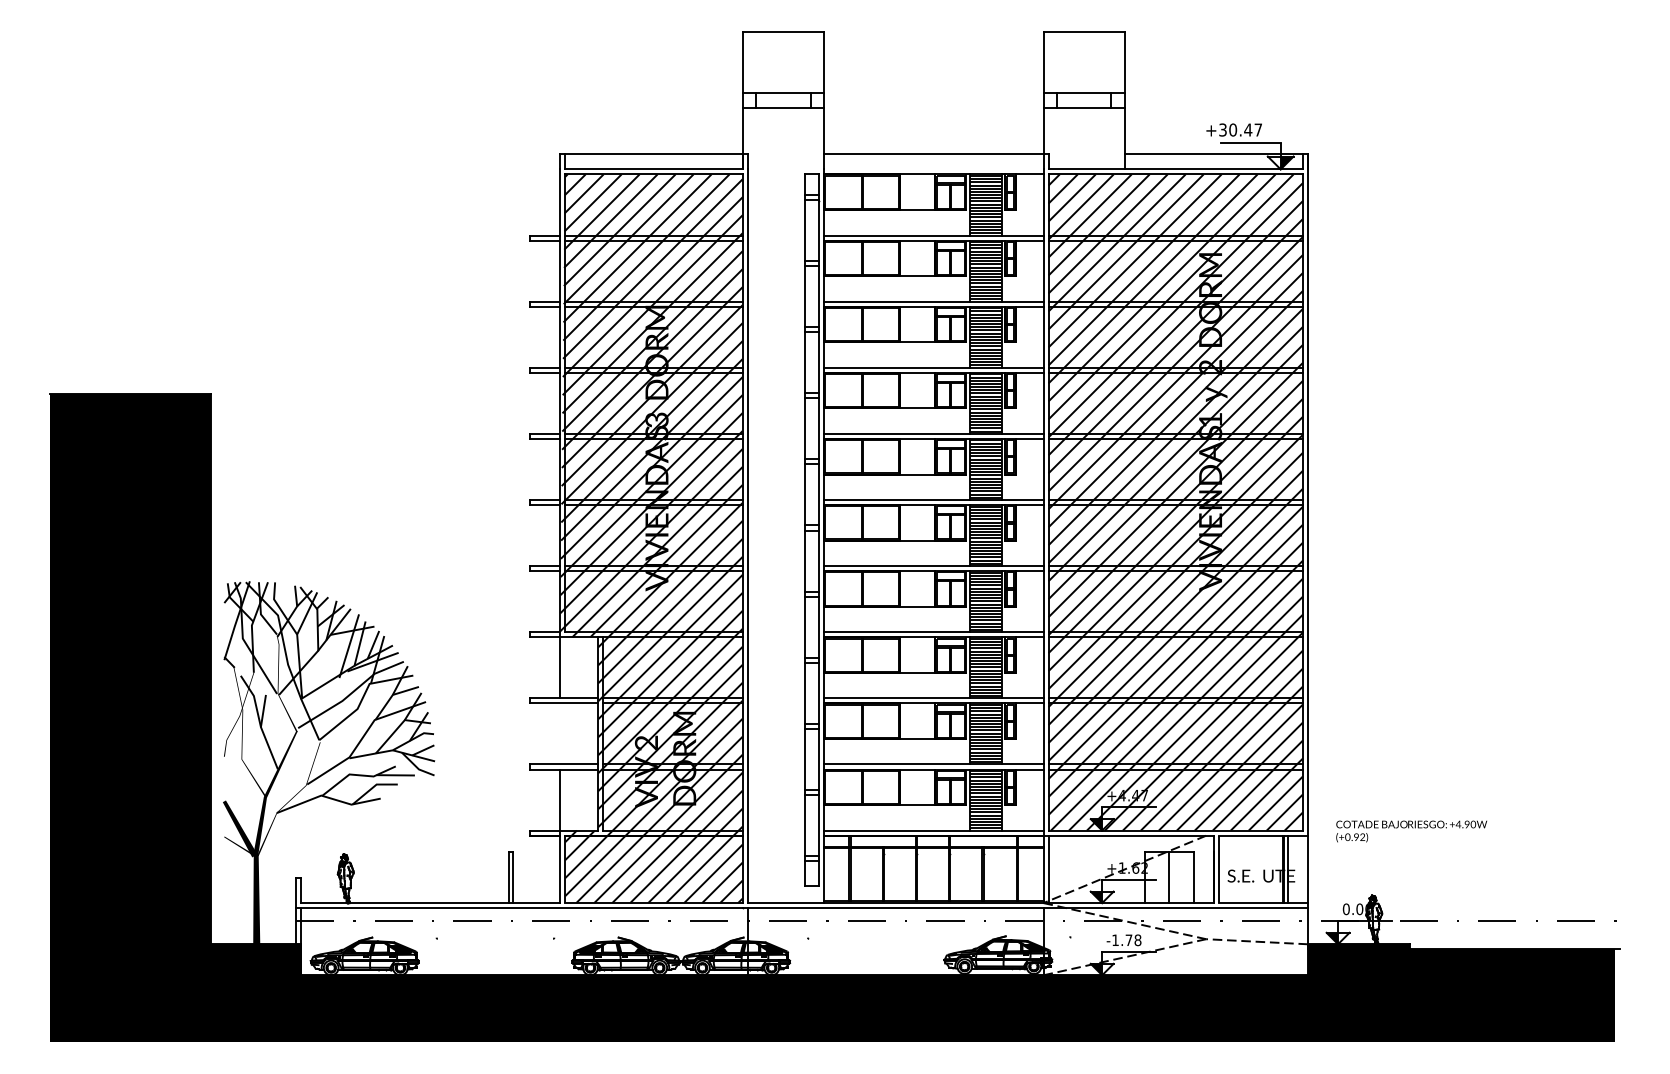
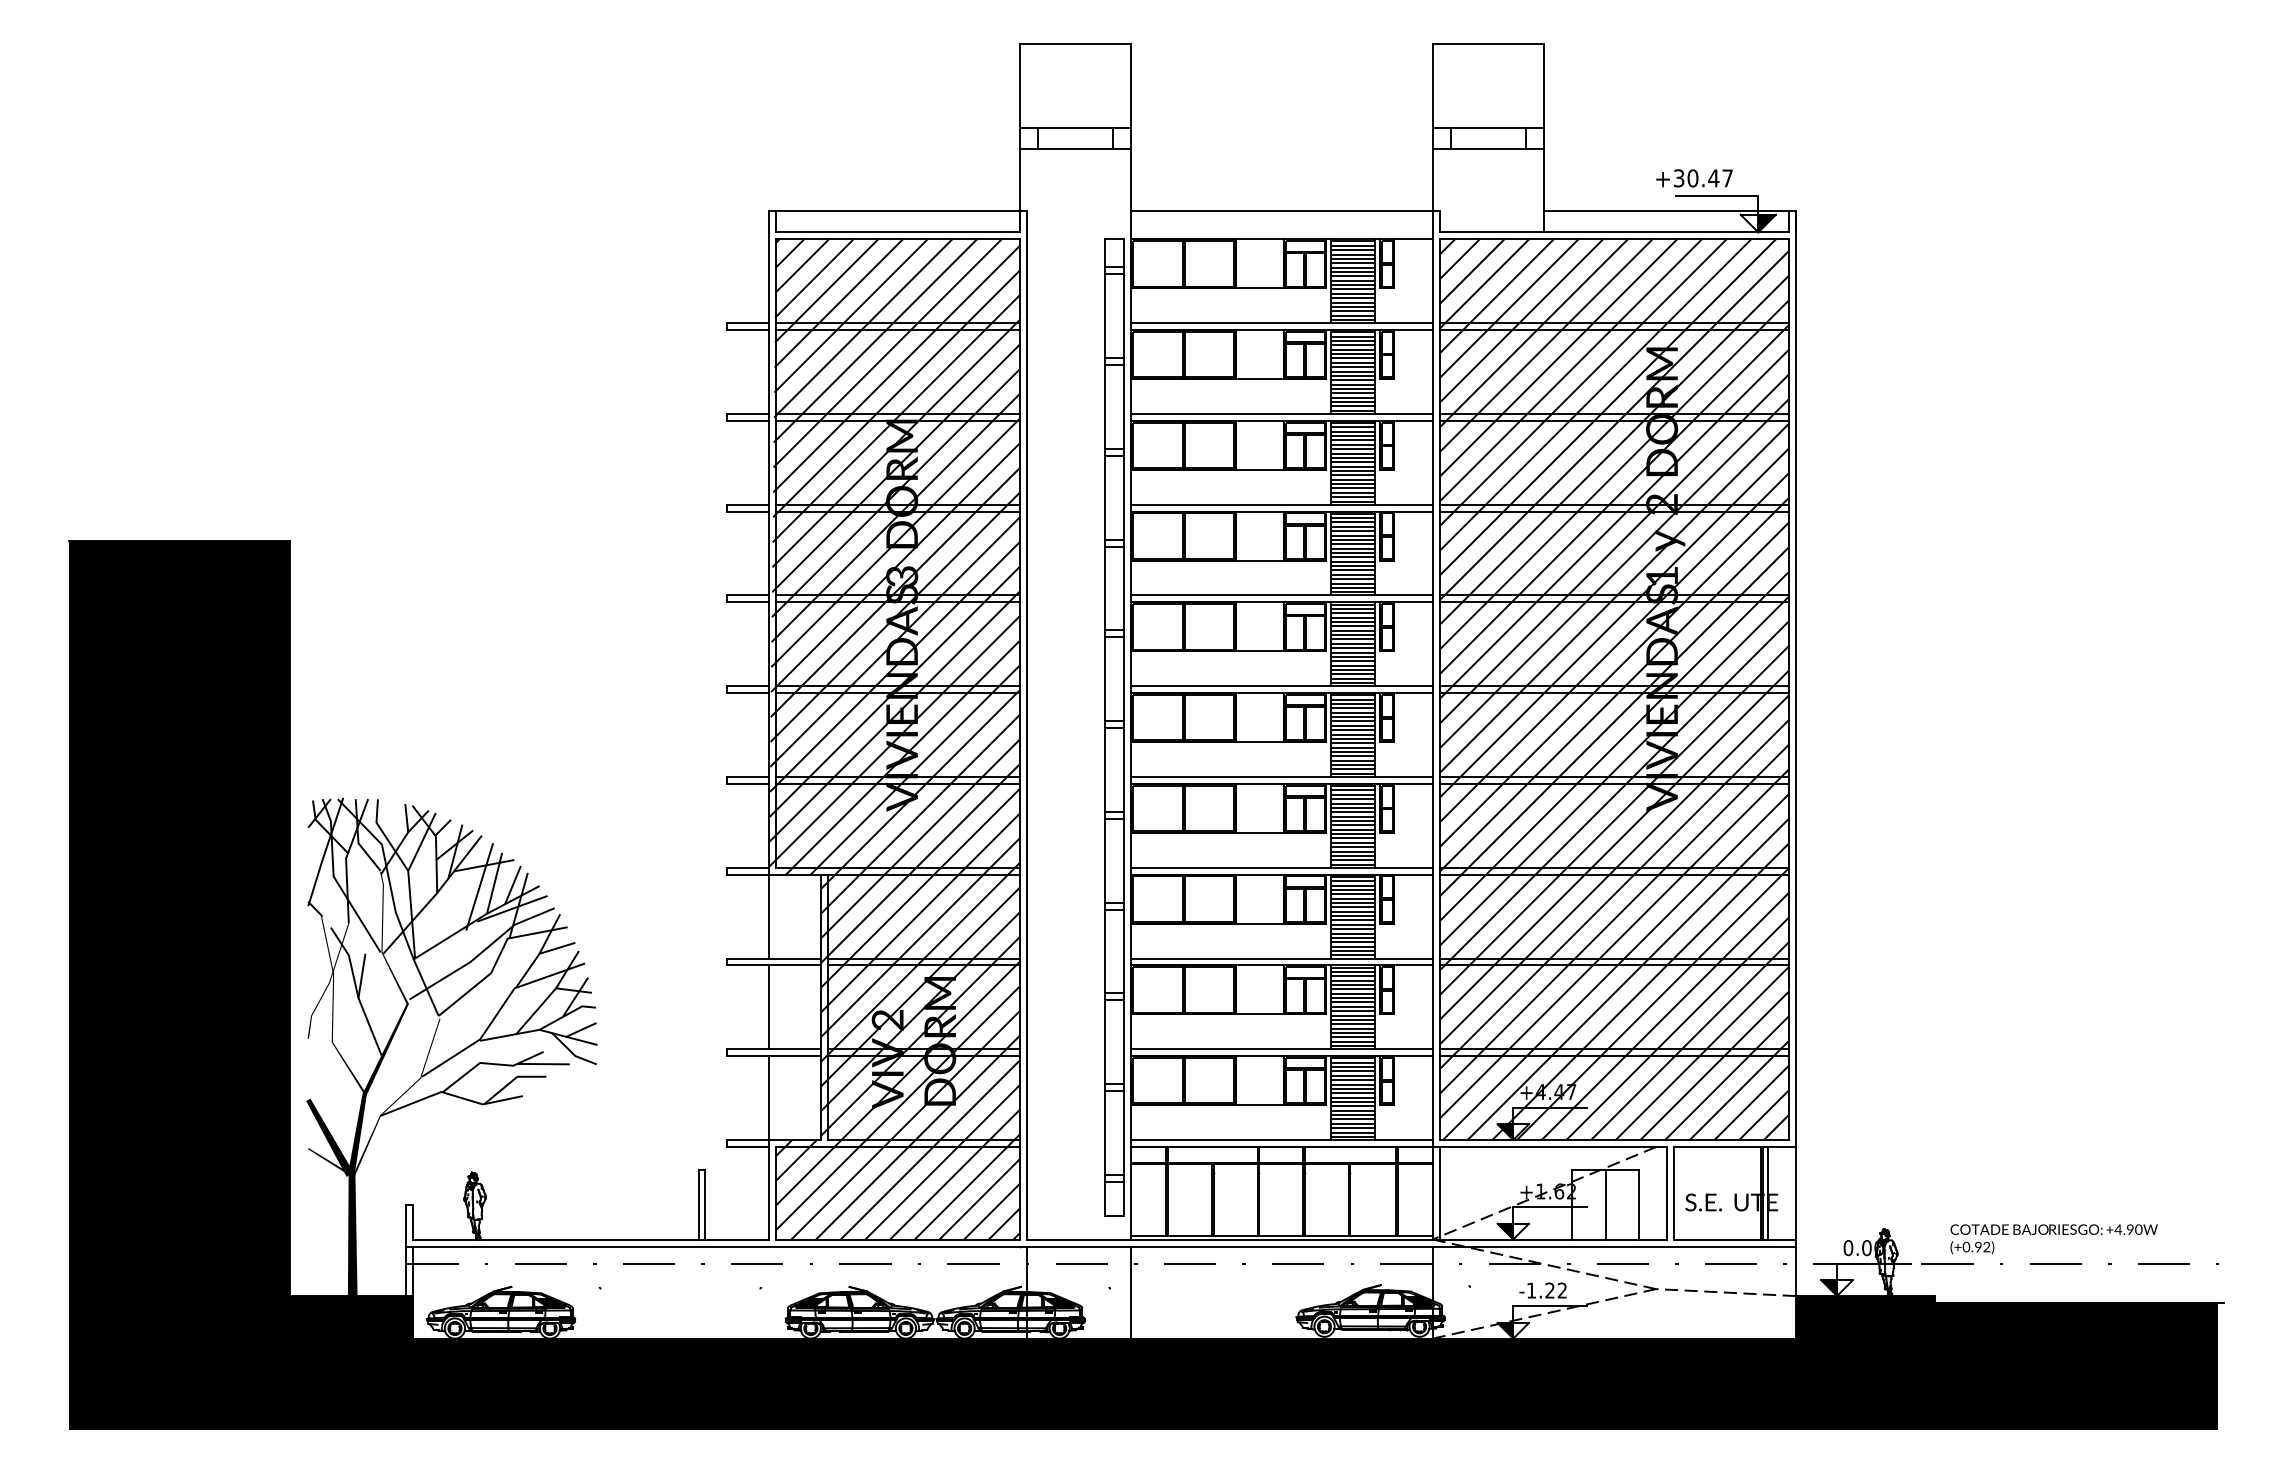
line: (560, 734) -> (769, 1007), added
text: (1411, 831) -> (2053, 1239), moved
text: (1133, 940) -> (1556, 1290), -1.78 -> -1.22
line: (824, 941) -> (1131, 1292), added

